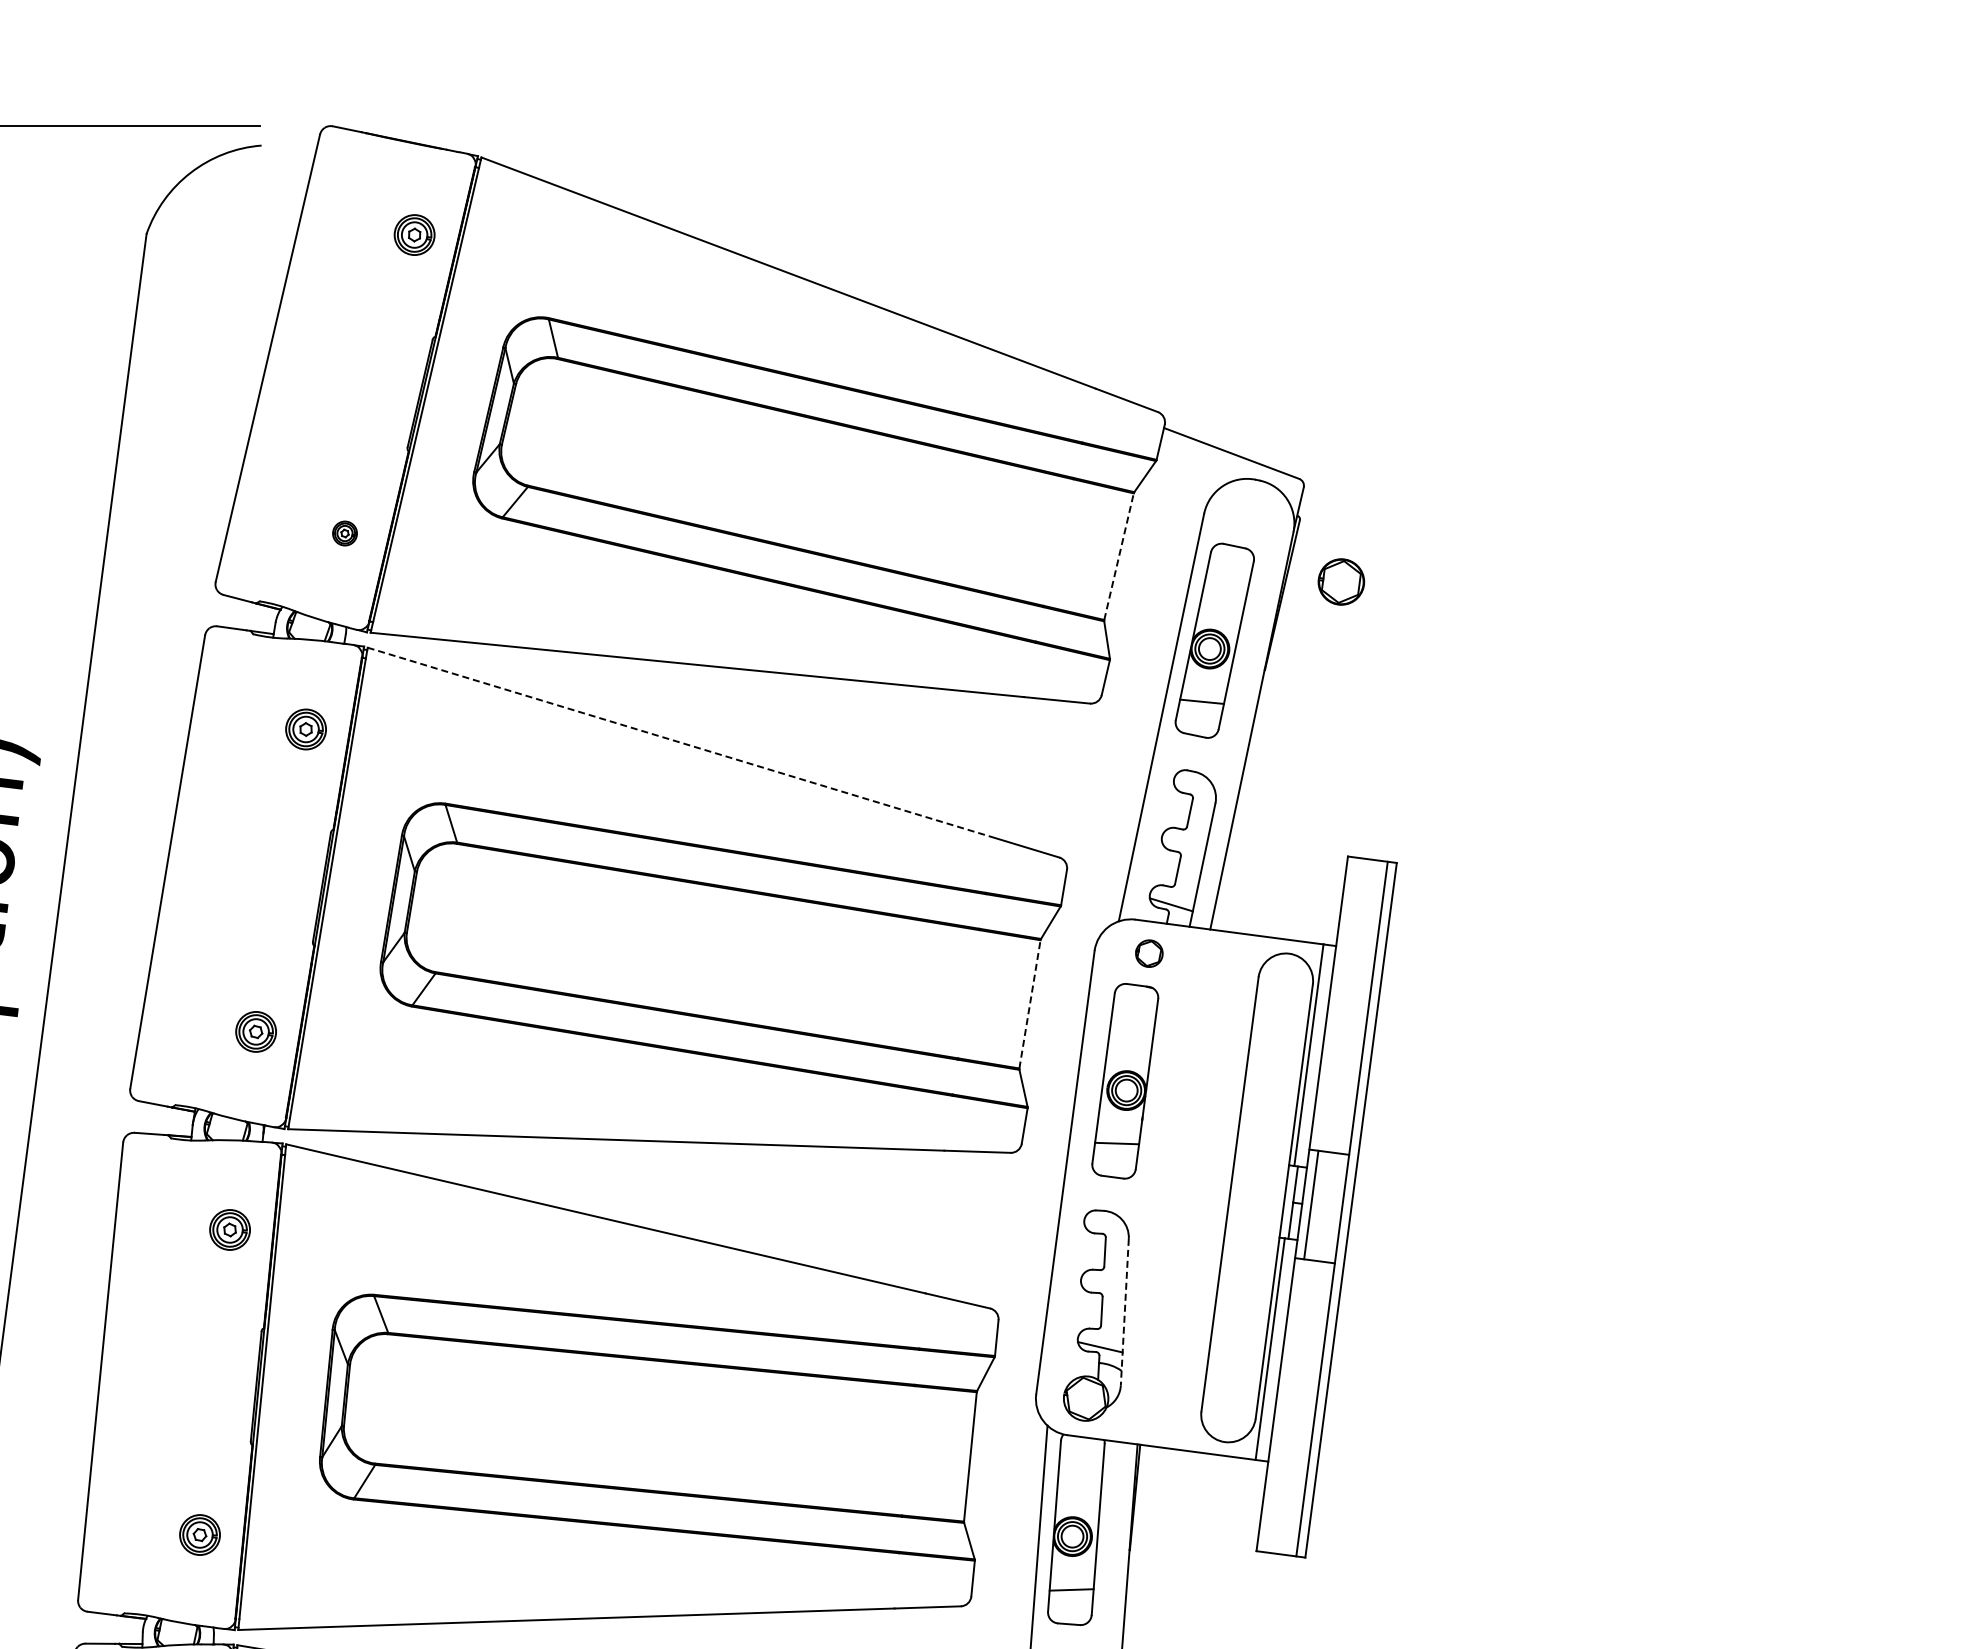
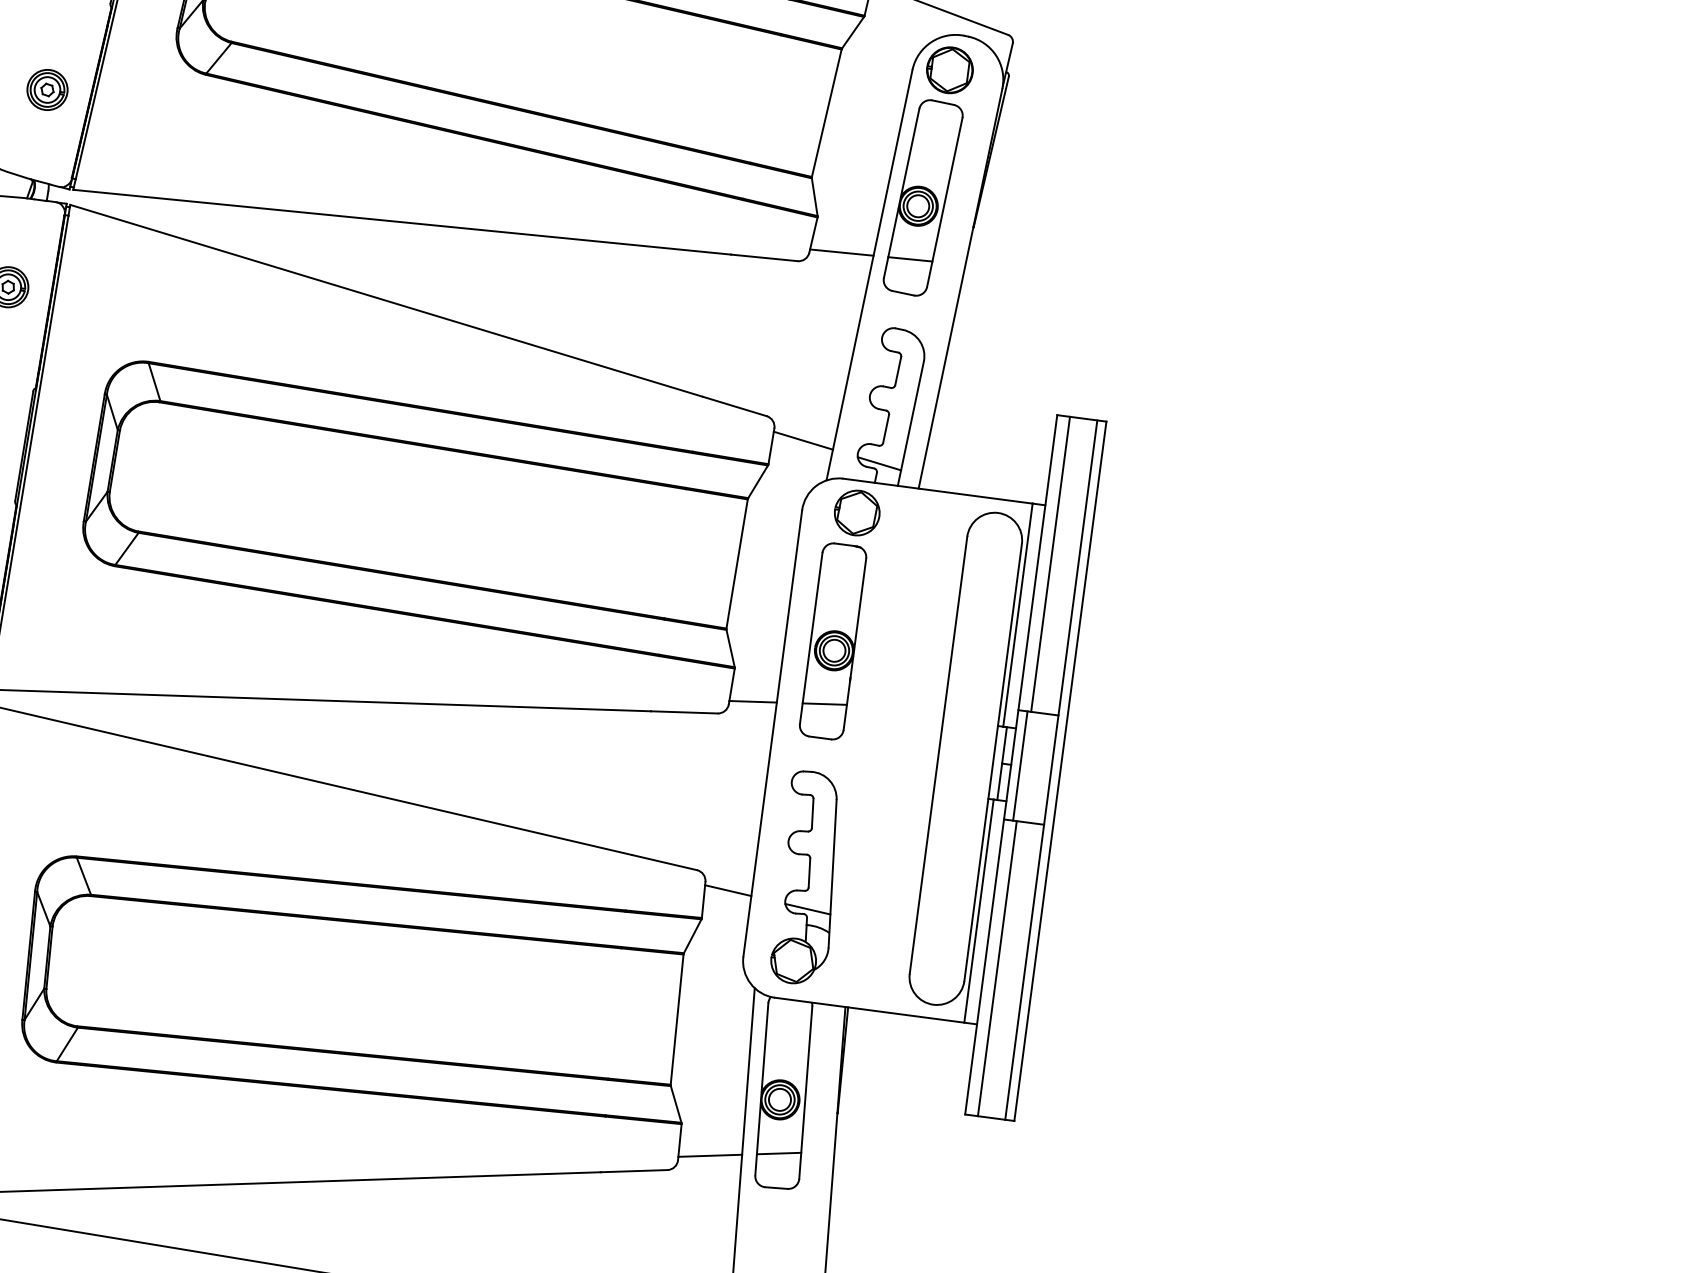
part: (344, 533) -> (46, 89), size x1.67
line: (1119, 556) -> (827, 113), dashed -> solid
part: (1341, 581) -> (950, 69), moved
line: (1133, 694) -> (841, 252), added
line: (682, 743) -> (387, 301), dashed -> solid
line: (1095, 881) -> (803, 440), added
part: (1149, 953) -> (857, 512), size x1.67
line: (1029, 1004) -> (736, 564), dashed -> solid
line: (1341, 1004) -> (1050, 564), added
line: (1045, 1141) -> (752, 702), added
line: (1124, 1312) -> (832, 874), dashed -> solid
line: (1021, 1328) -> (728, 890), added
line: (1288, 1405) -> (997, 967), added
line: (1002, 1592) -> (709, 1156), added

